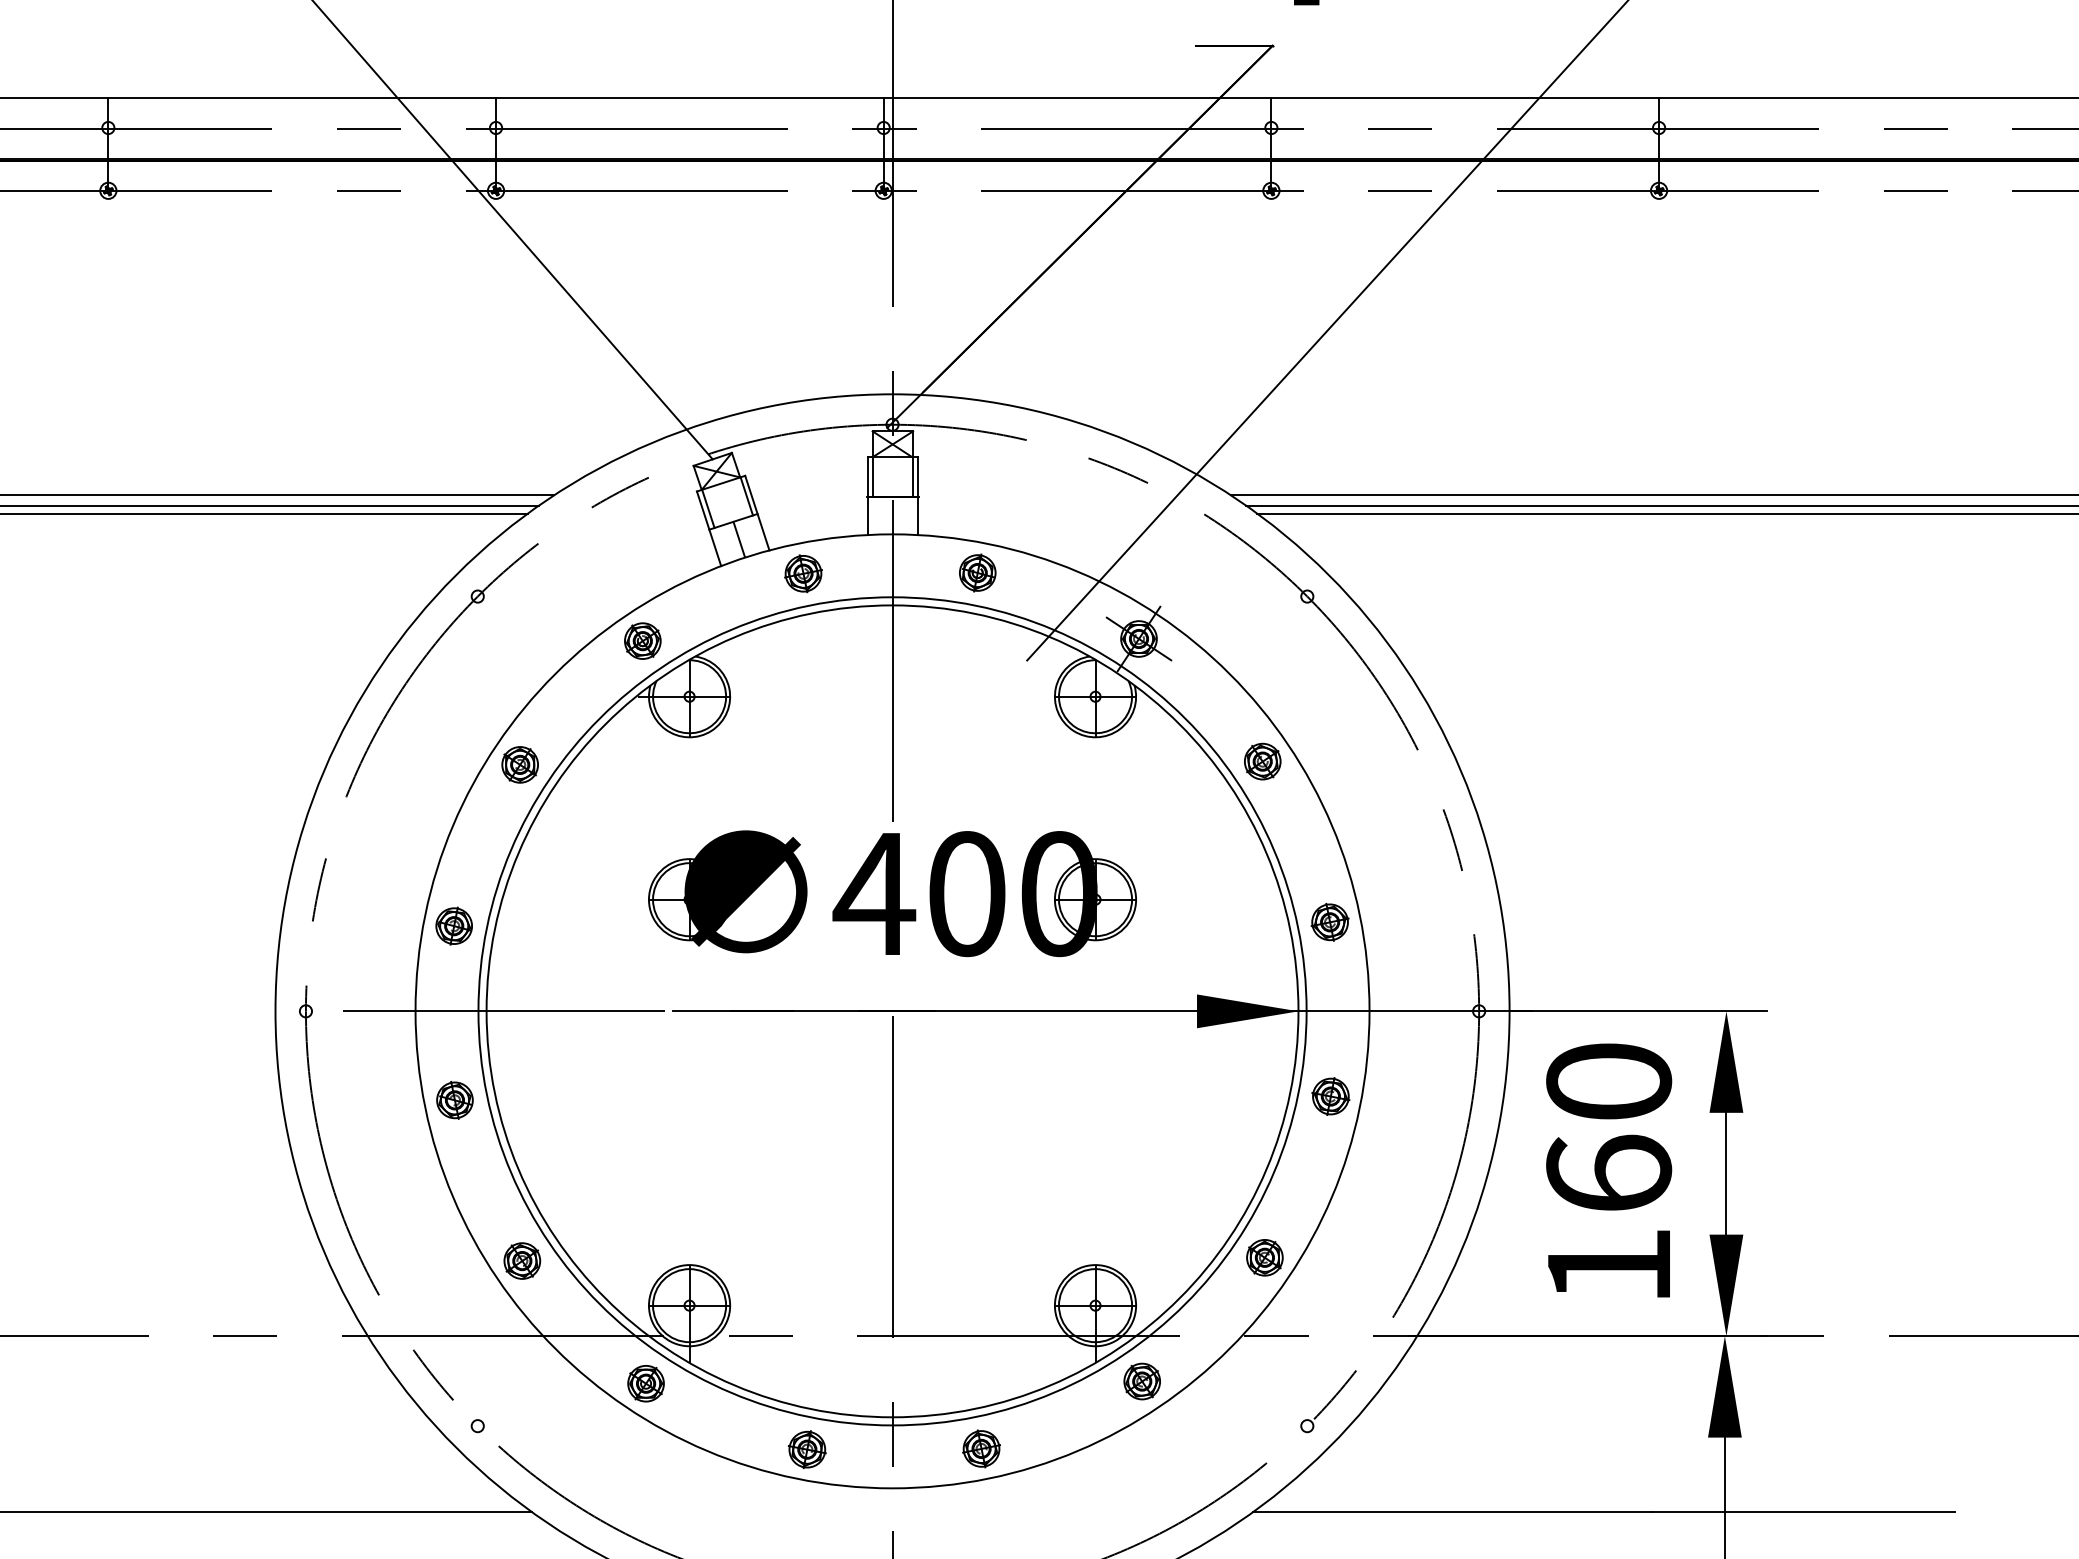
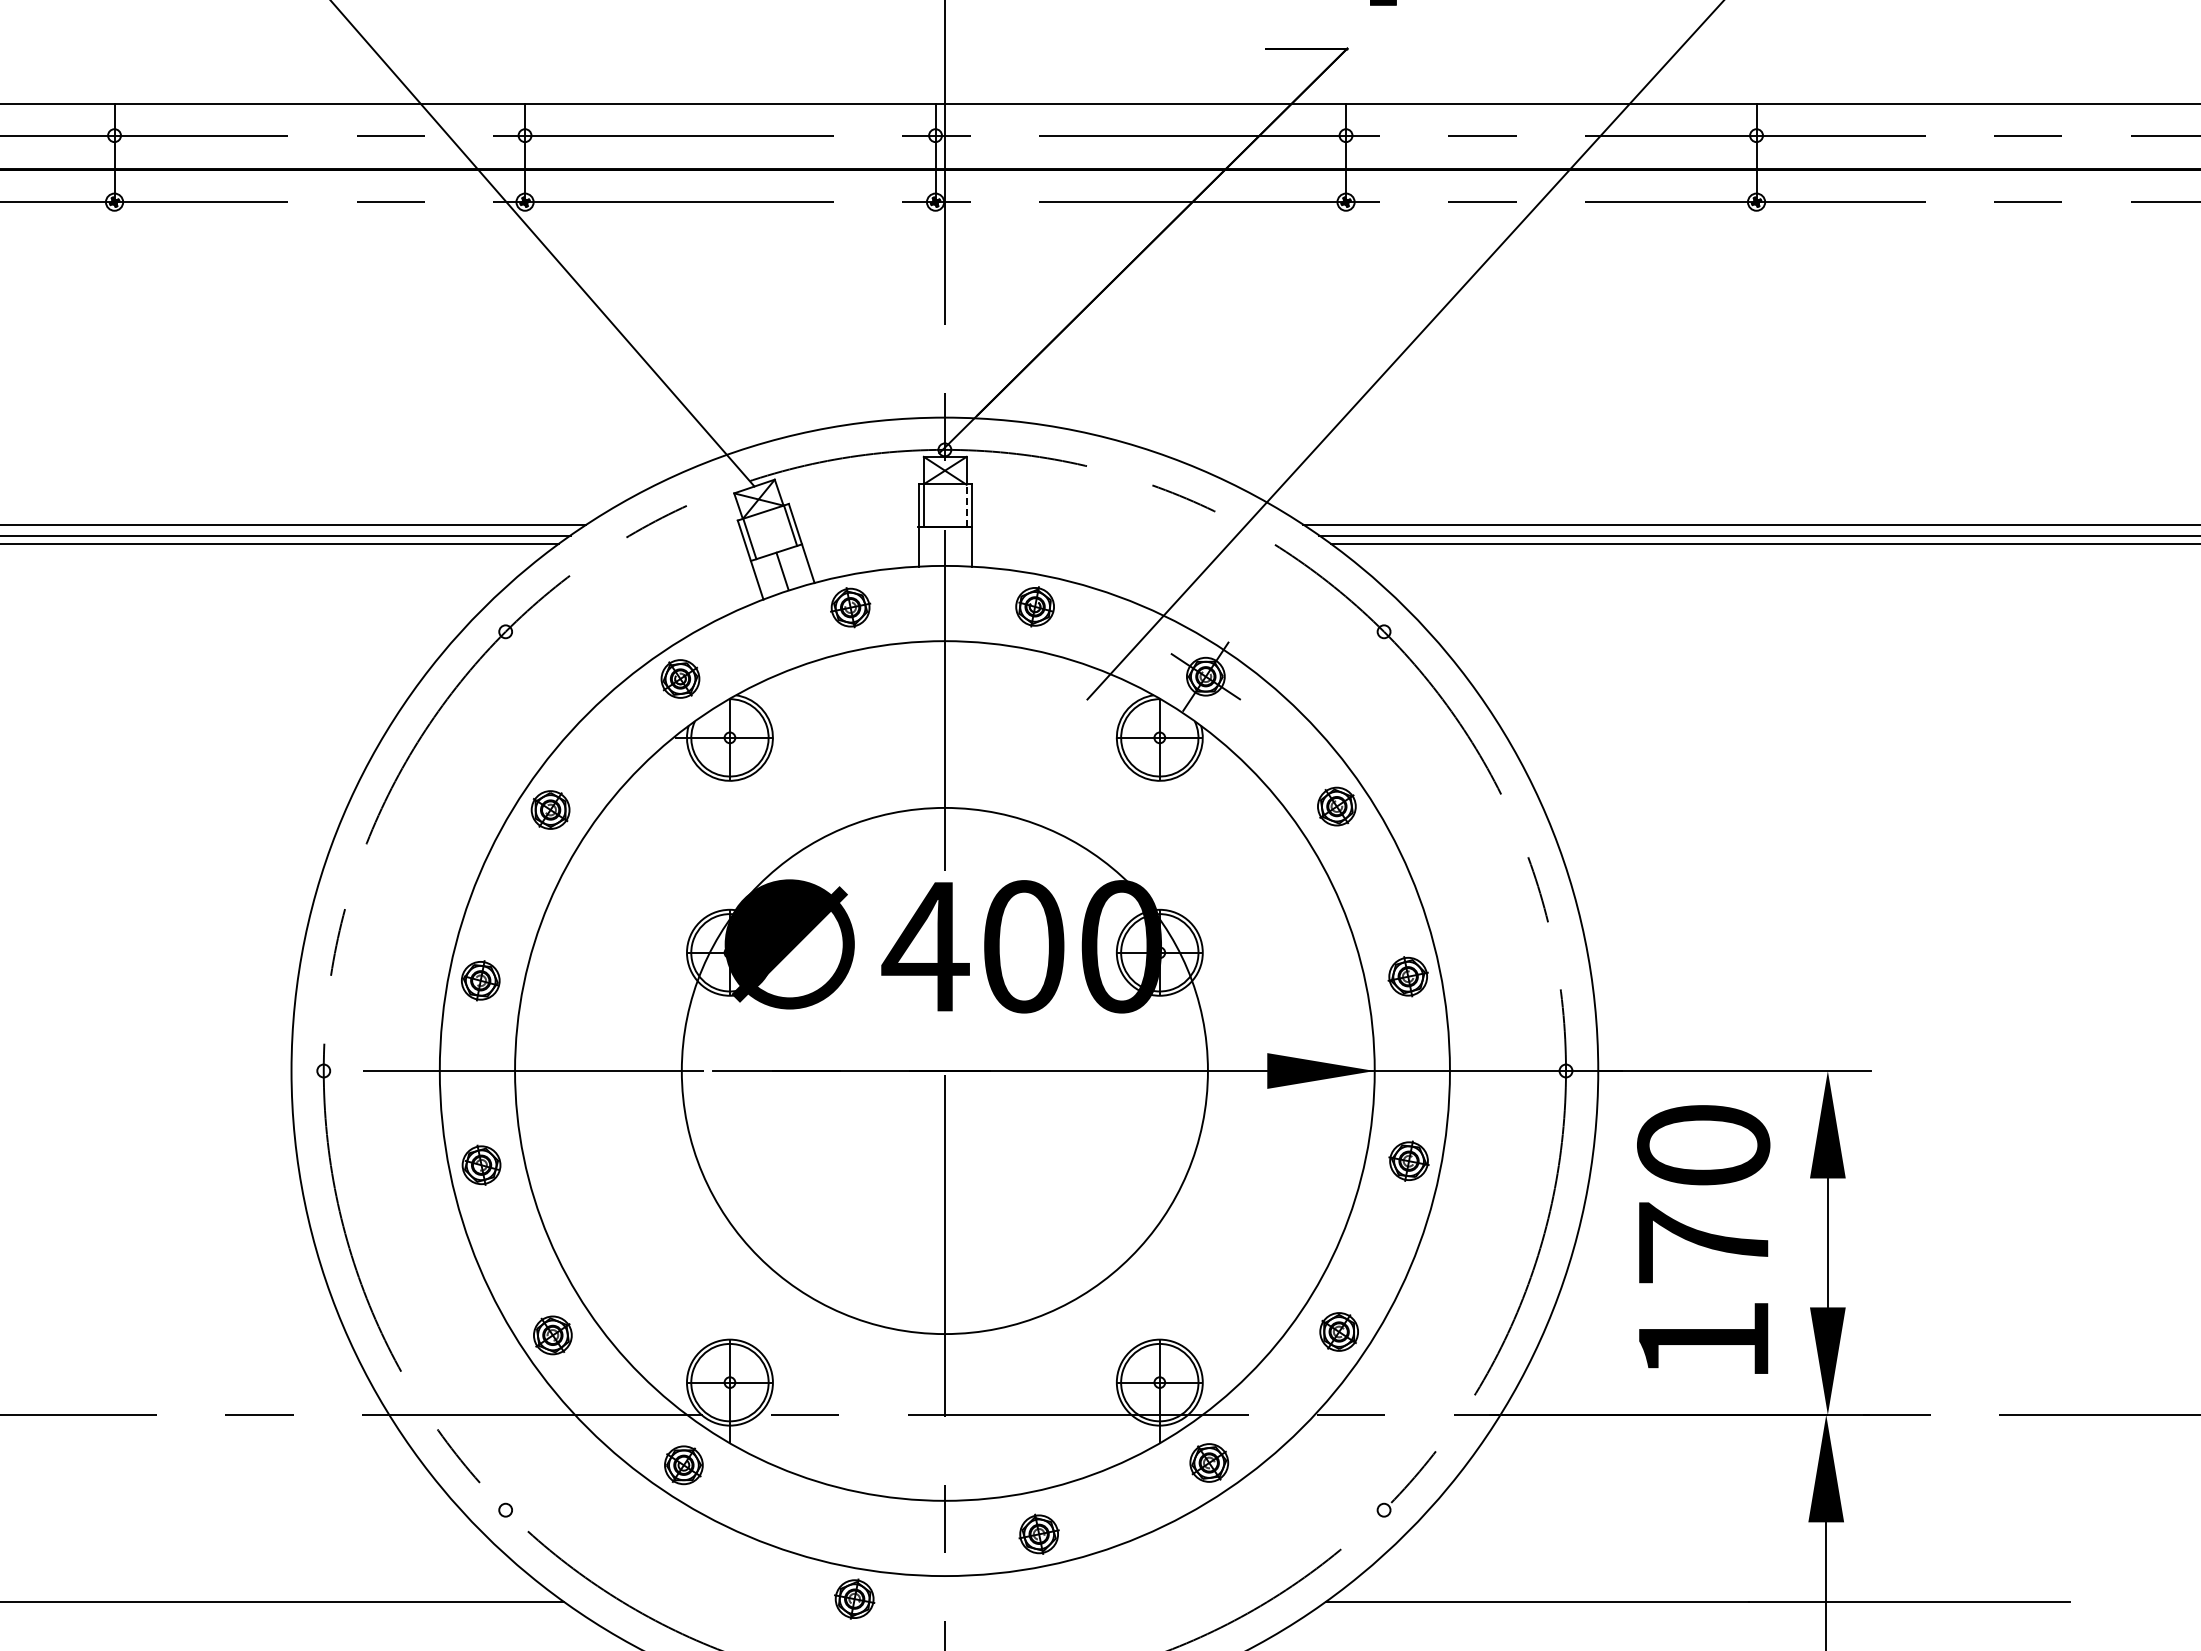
line: (912, 477) -> (966, 505), solid -> dashed
circle: (892, 1010) -> (944, 1070), size x0.6
text: (1608, 1173) -> (1703, 1242), 160 -> 170
part: (807, 1449) -> (854, 1598), moved

